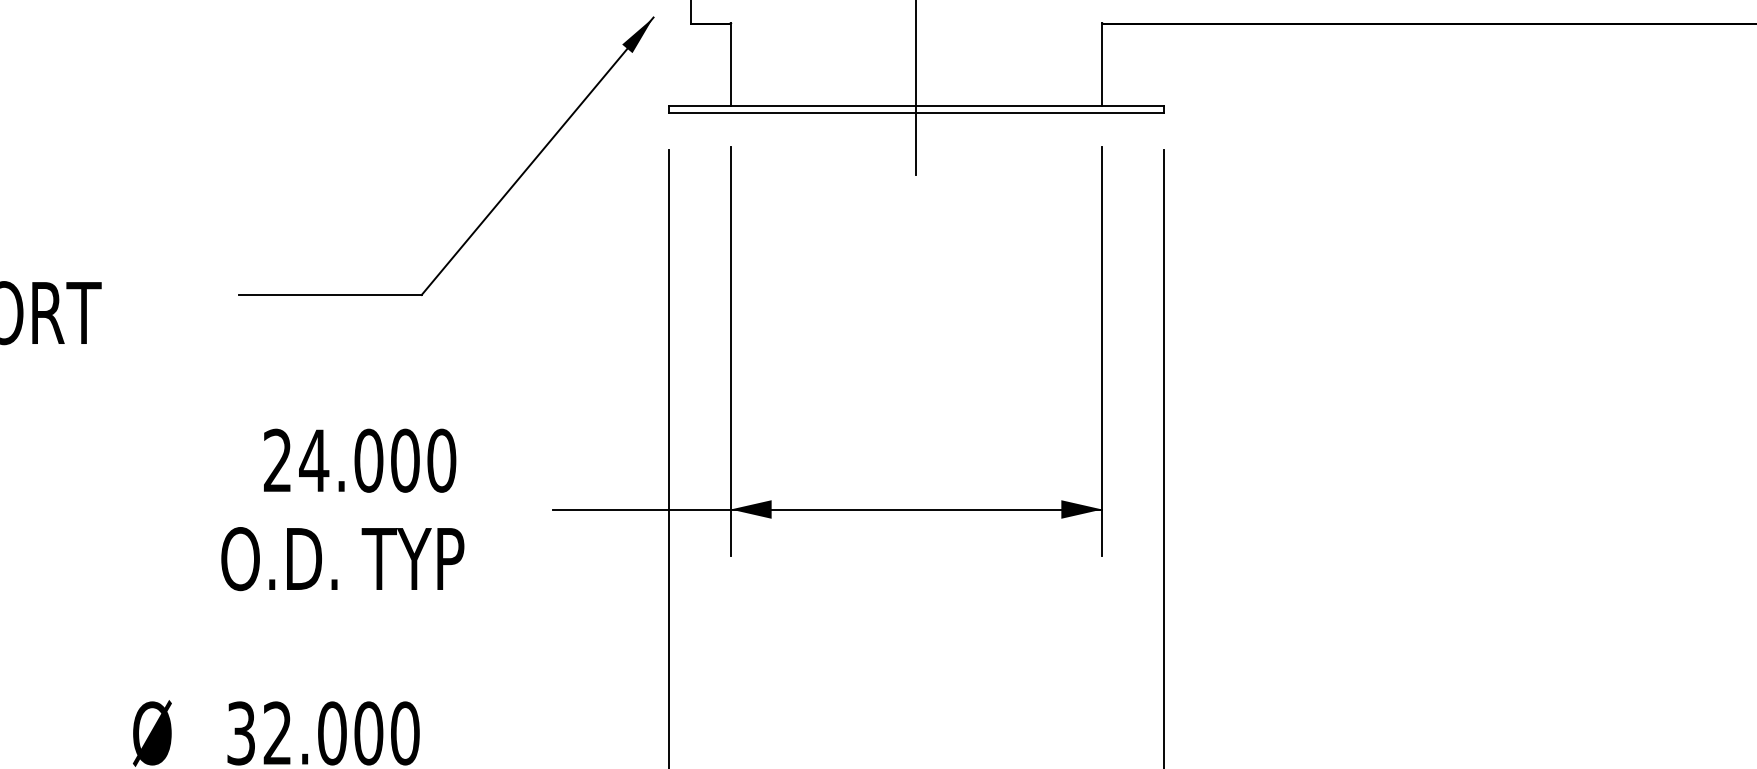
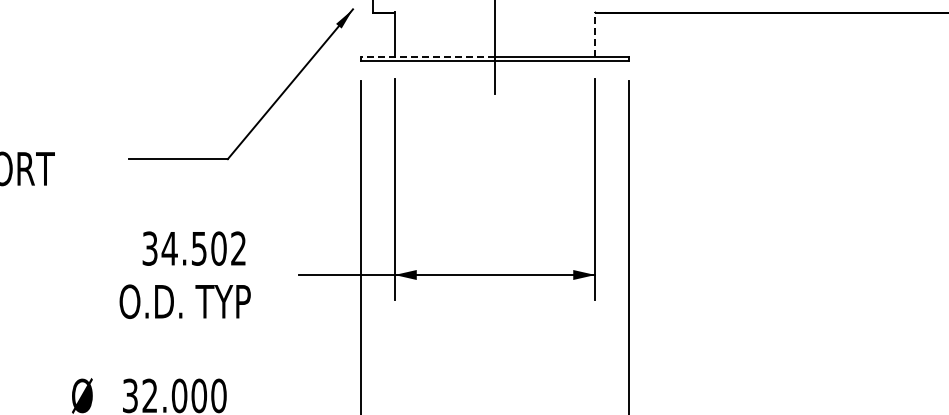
line: (1102, 64) -> (595, 34), solid -> dashed
line: (793, 104) -> (428, 56), solid -> dashed
text: (359, 460) -> (194, 248), 24.000 -> 34.502

